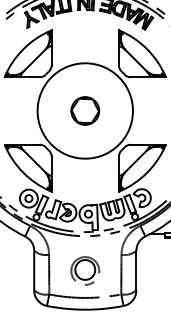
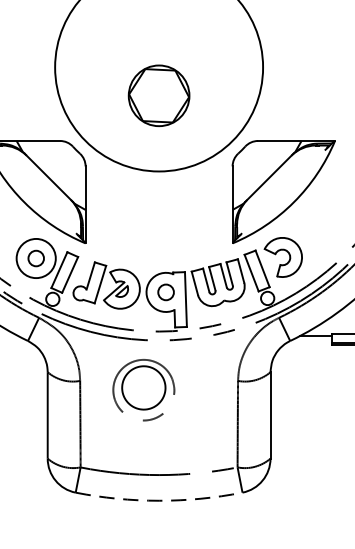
part: (85, 110) -> (159, 94), moved
part: (85, 270) -> (144, 389), moved
arc: (85, 309) -> (159, 500), solid -> dashed

